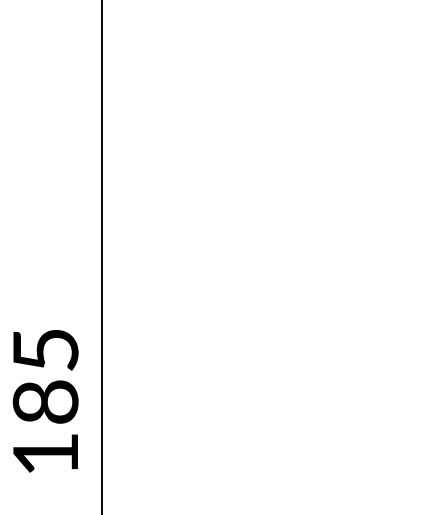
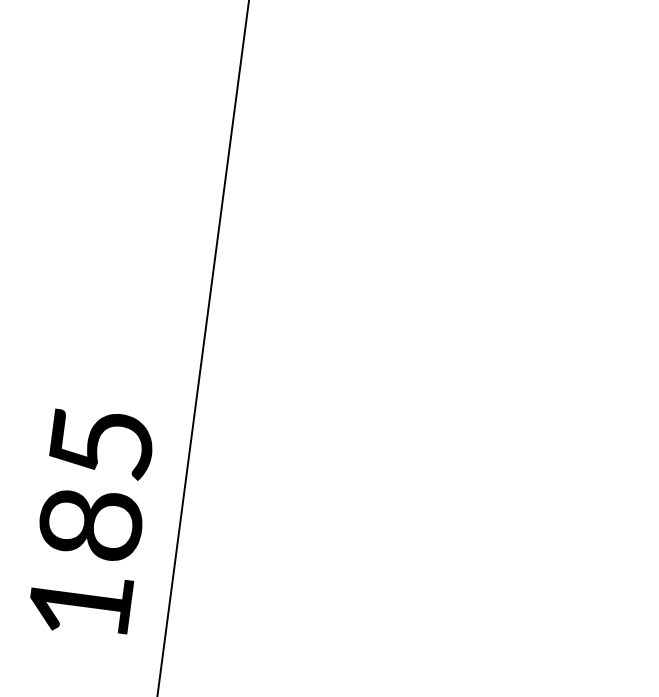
text: (45, 401) -> (90, 523), moved

